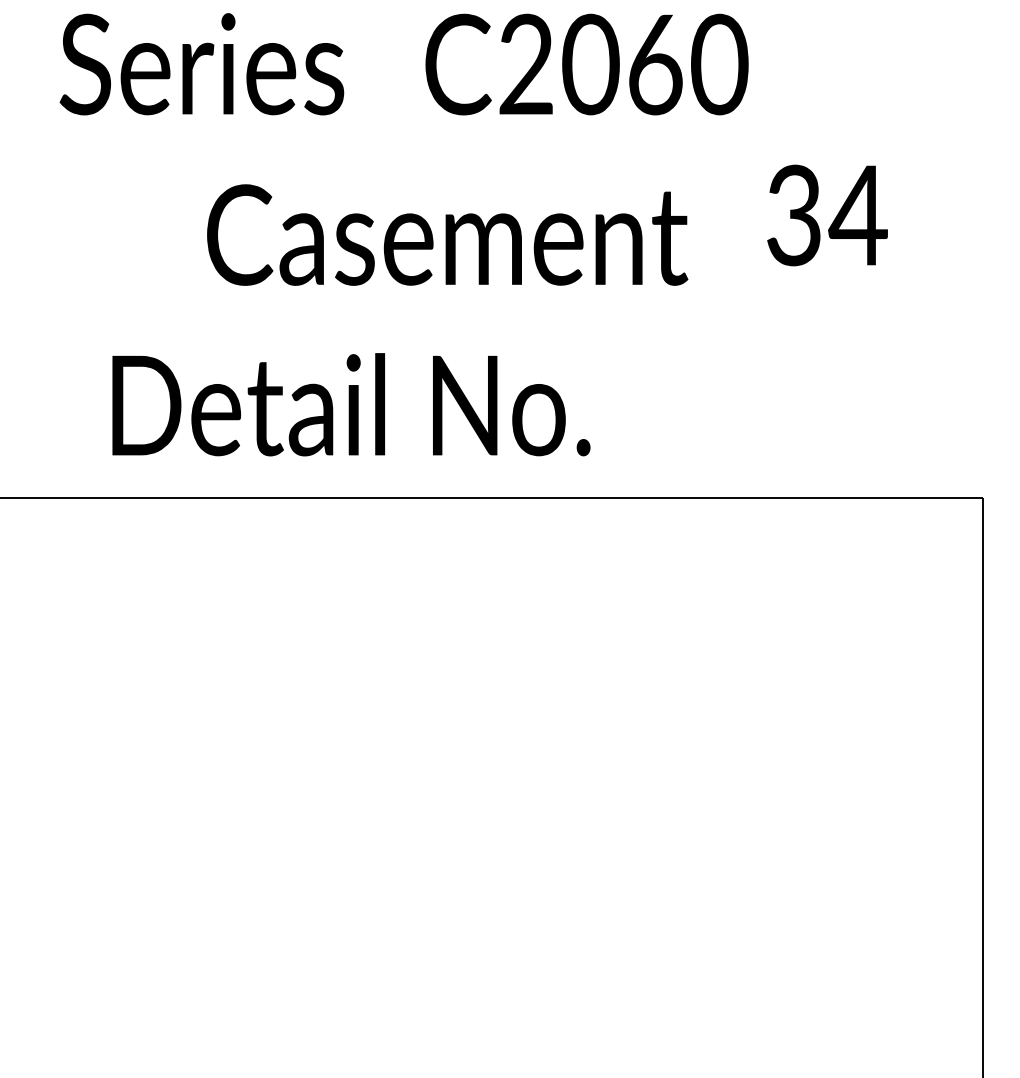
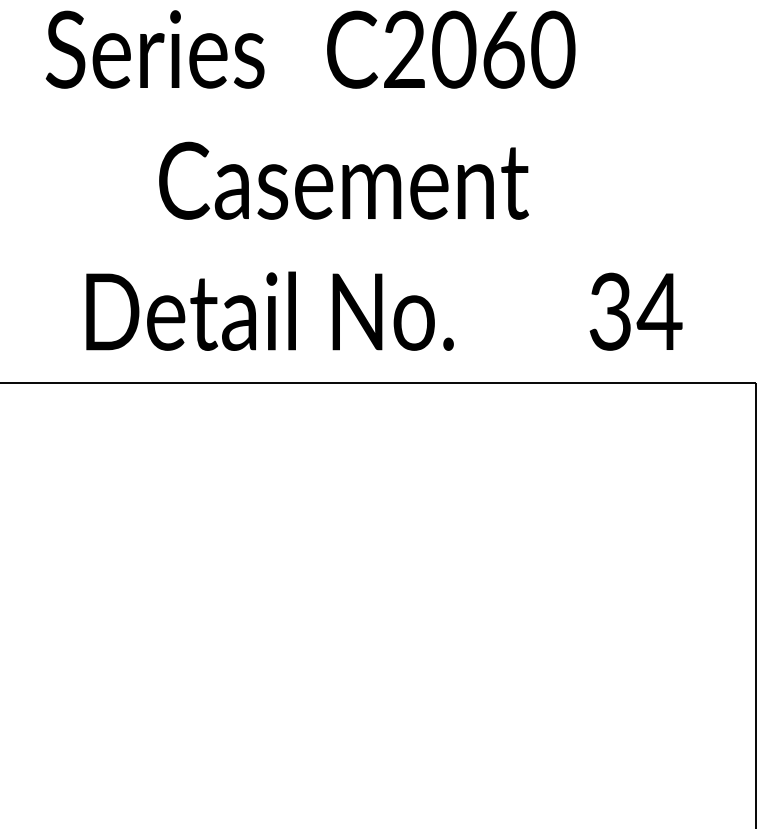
text: (826, 215) -> (635, 311), moved

